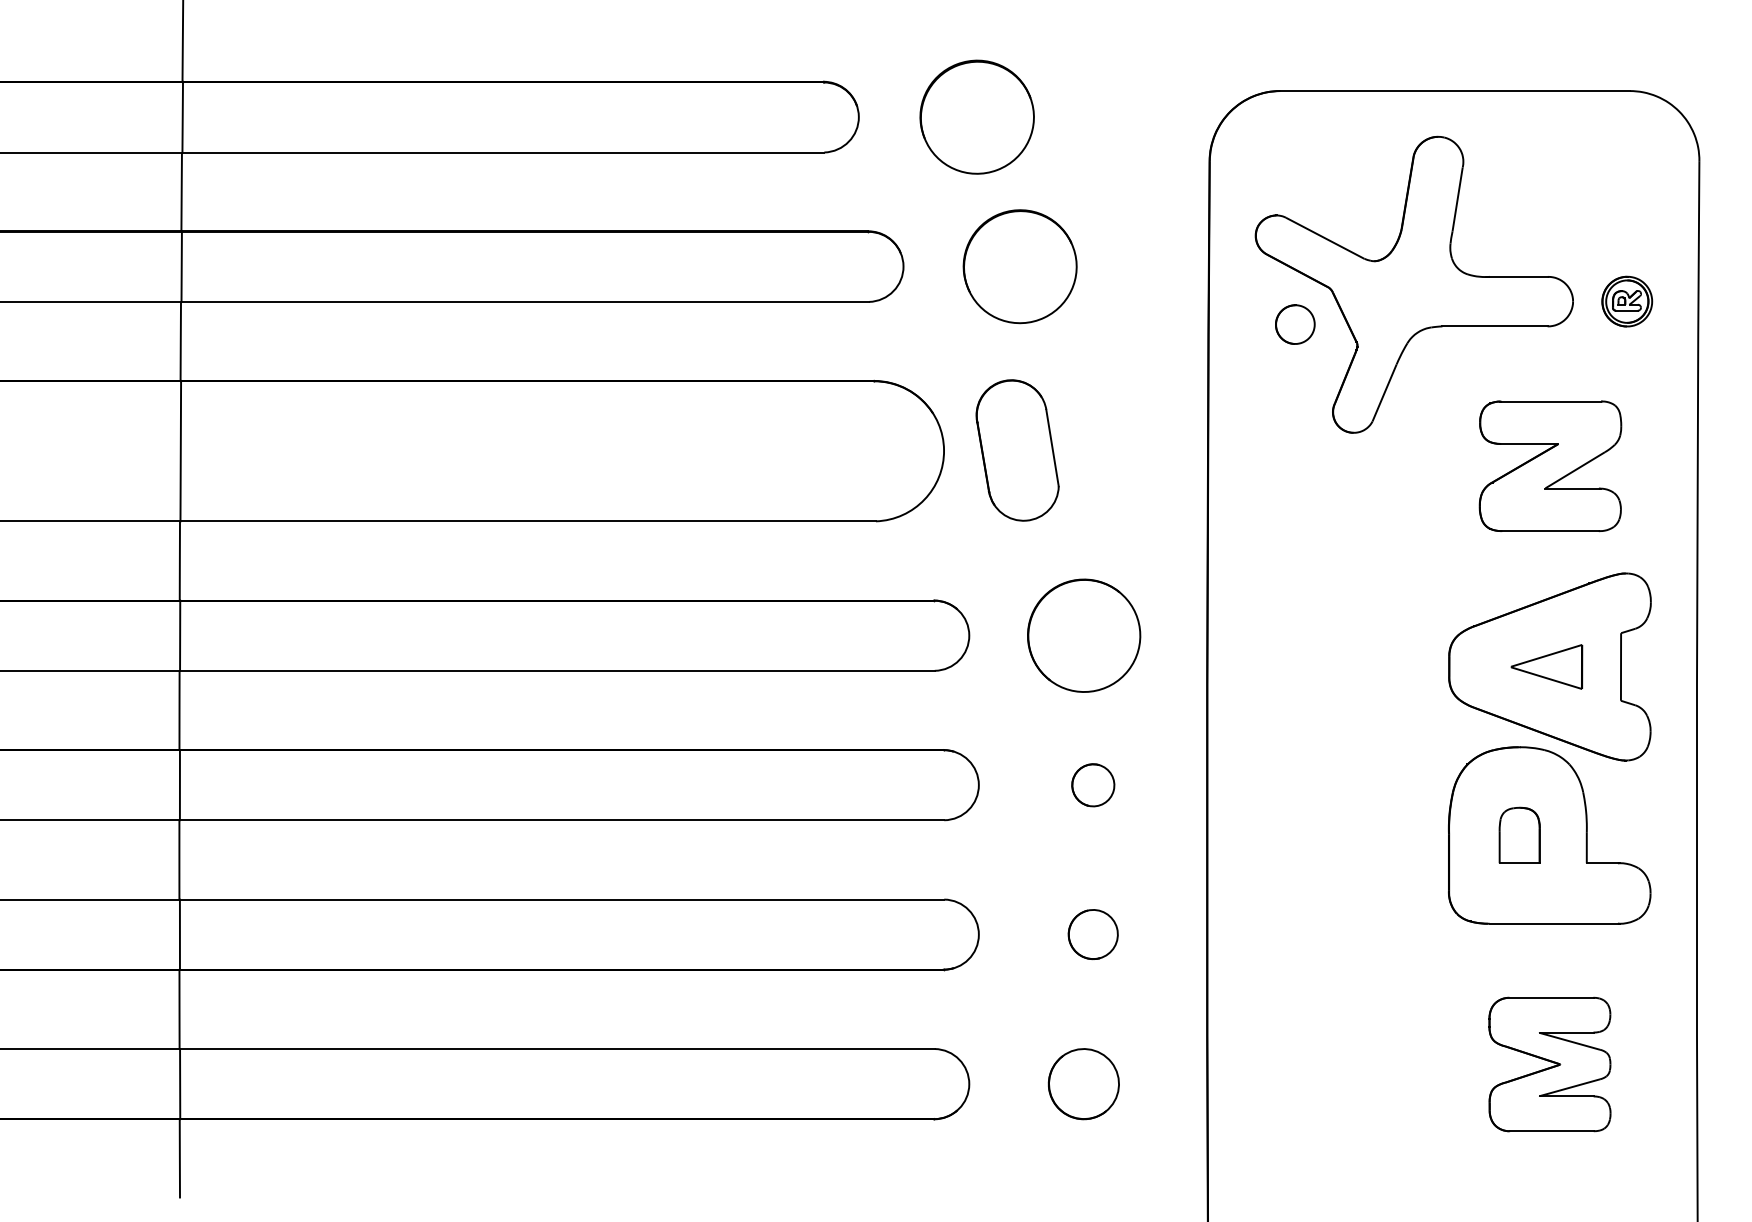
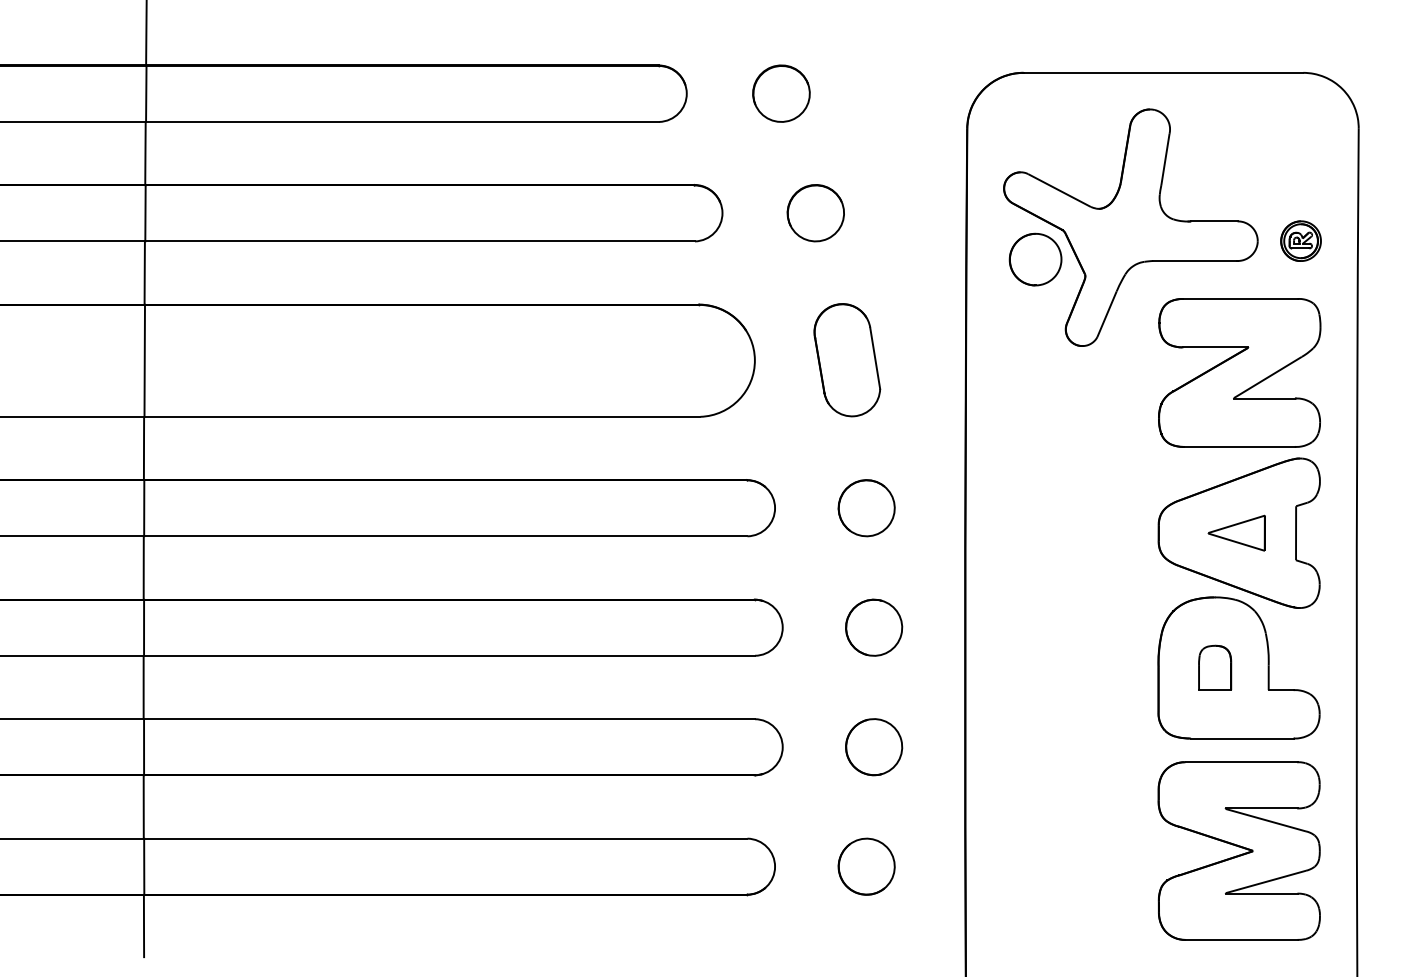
part: (977, 116) -> (781, 93), size x0.62
part: (1020, 266) -> (816, 213), size x0.62
part: (1295, 324) -> (1035, 259), size x1.67
part: (1017, 450) -> (847, 360), moved
part: (1550, 465) -> (1239, 372), size x1.43
part: (1083, 635) -> (866, 508), size x0.62
part: (1093, 785) -> (874, 627), size x1.67
part: (1093, 934) -> (874, 747), size x1.43
part: (1549, 1064) -> (1238, 851), size x1.67

